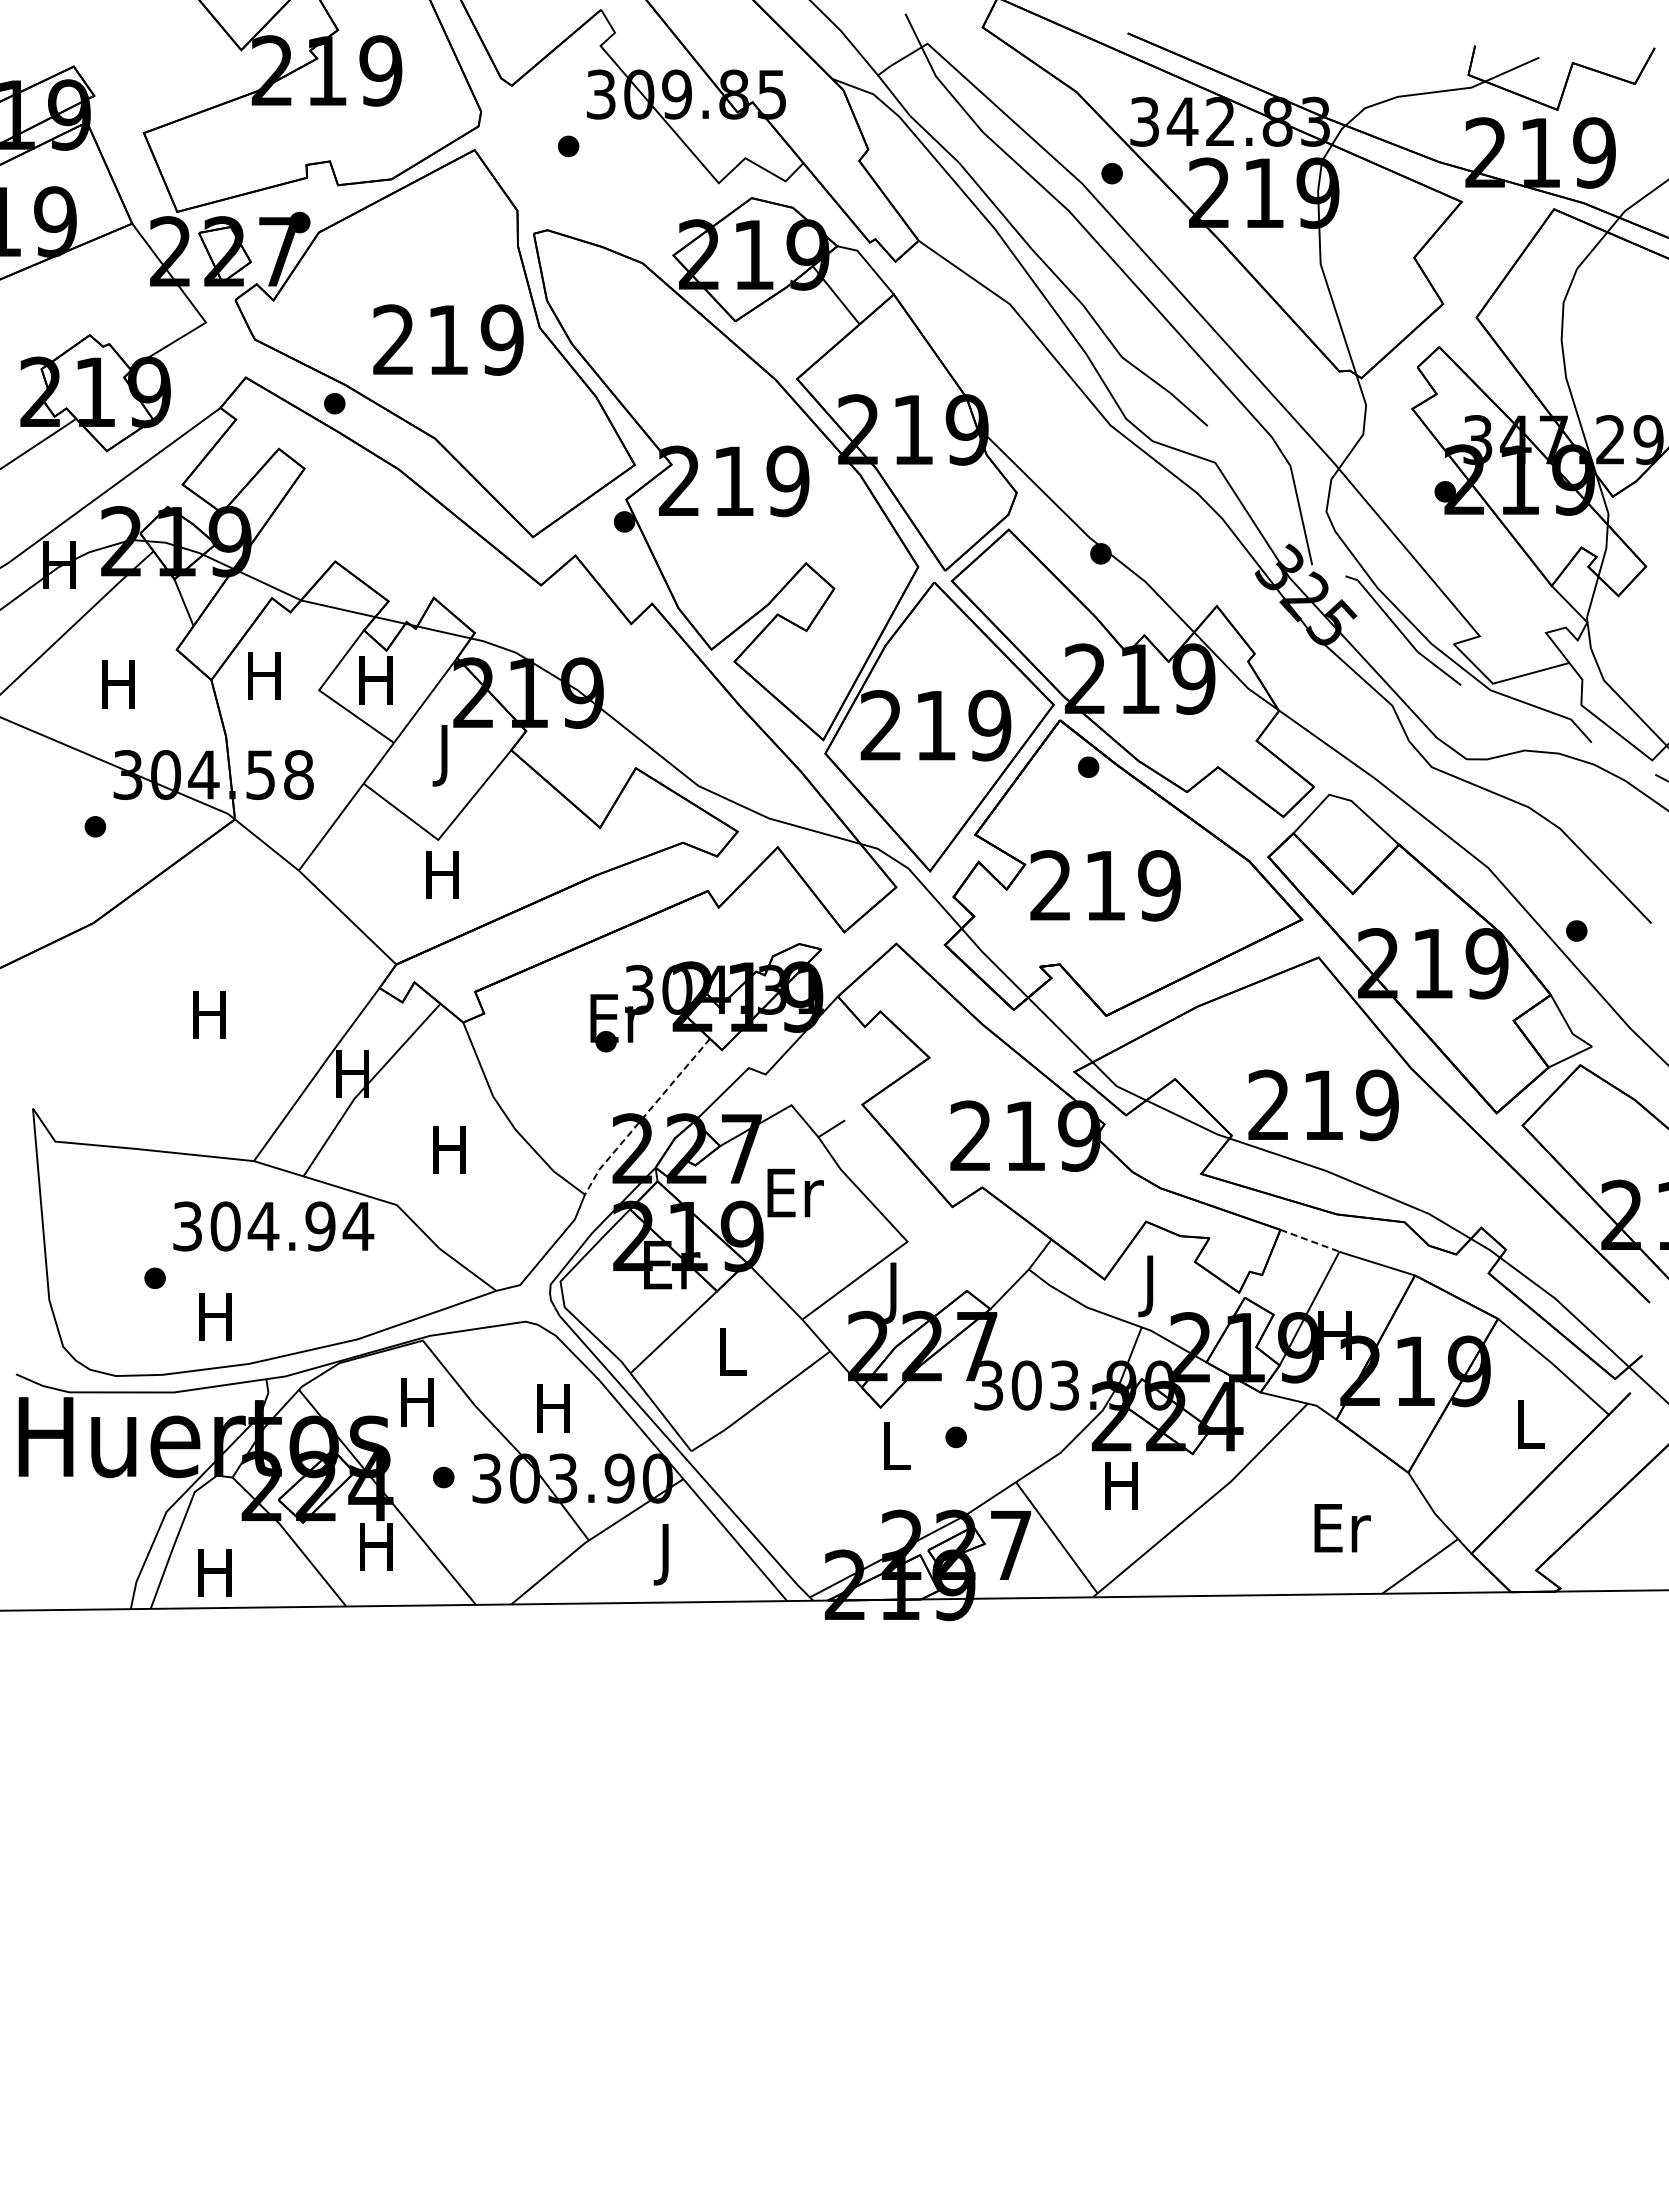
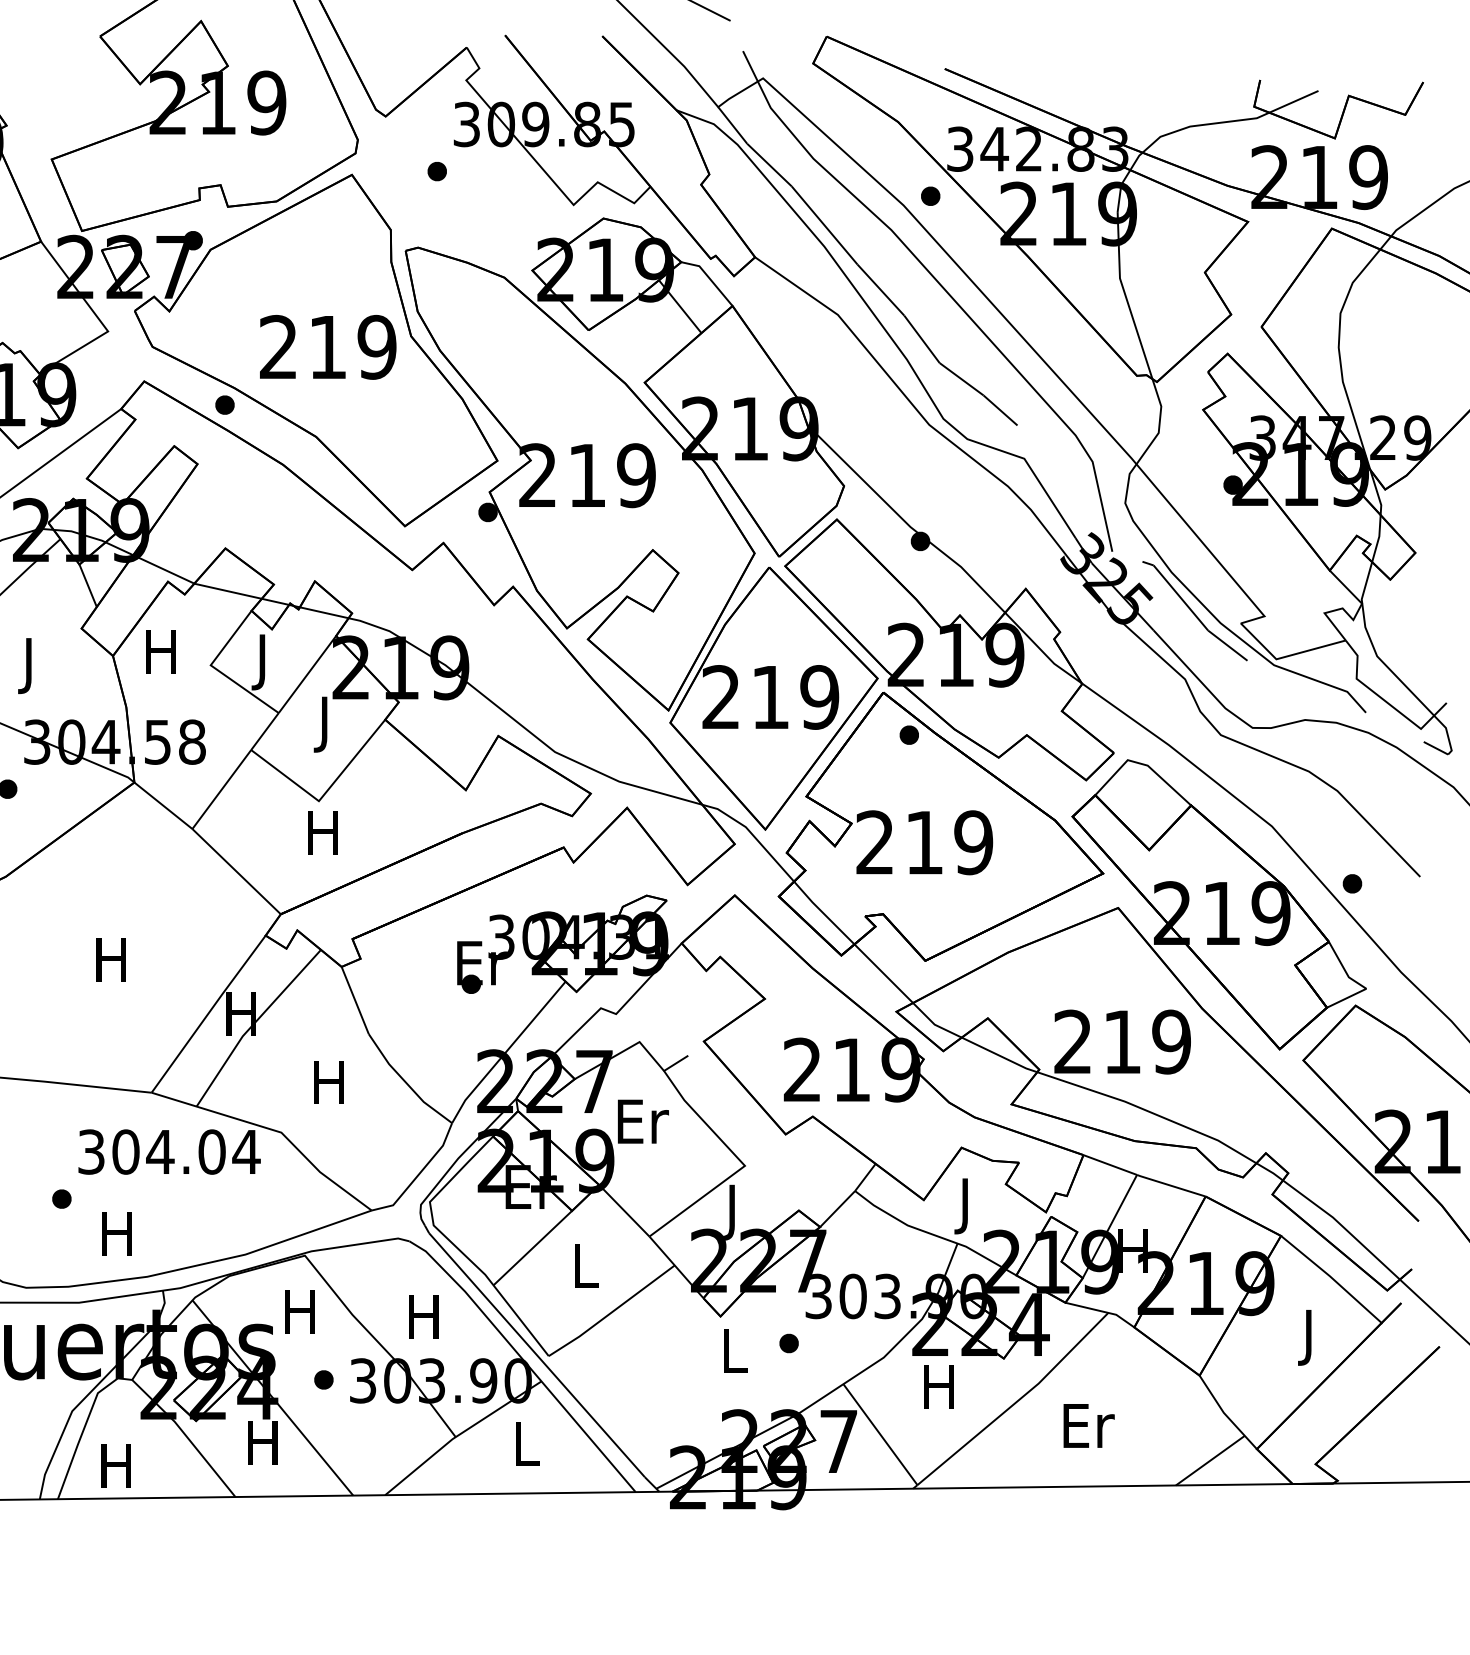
text: (375, 686) -> (261, 661), H -> J
text: (118, 690) -> (28, 665), H -> J
line: (644, 1116) -> (506, 1052), dashed -> solid
text: (320, 1226) -> (212, 1152), 304.94 -> 304.04
line: (1310, 1240) -> (1110, 1164), dashed -> solid
text: (1530, 1430) -> (1310, 1337), L -> J
text: (1342, 1528) -> (1088, 1426), moved
text: (667, 1554) -> (527, 1449), J -> L

